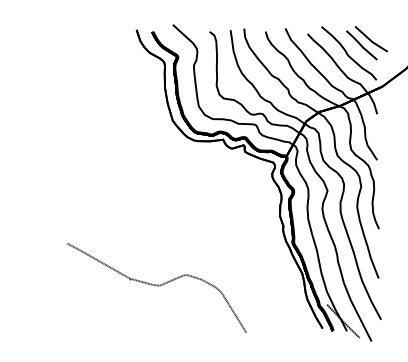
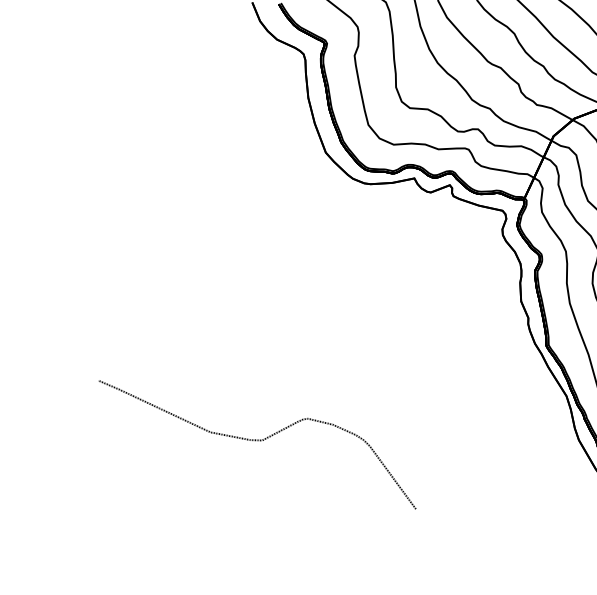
curve: (155, 286) -> (255, 442), moved

